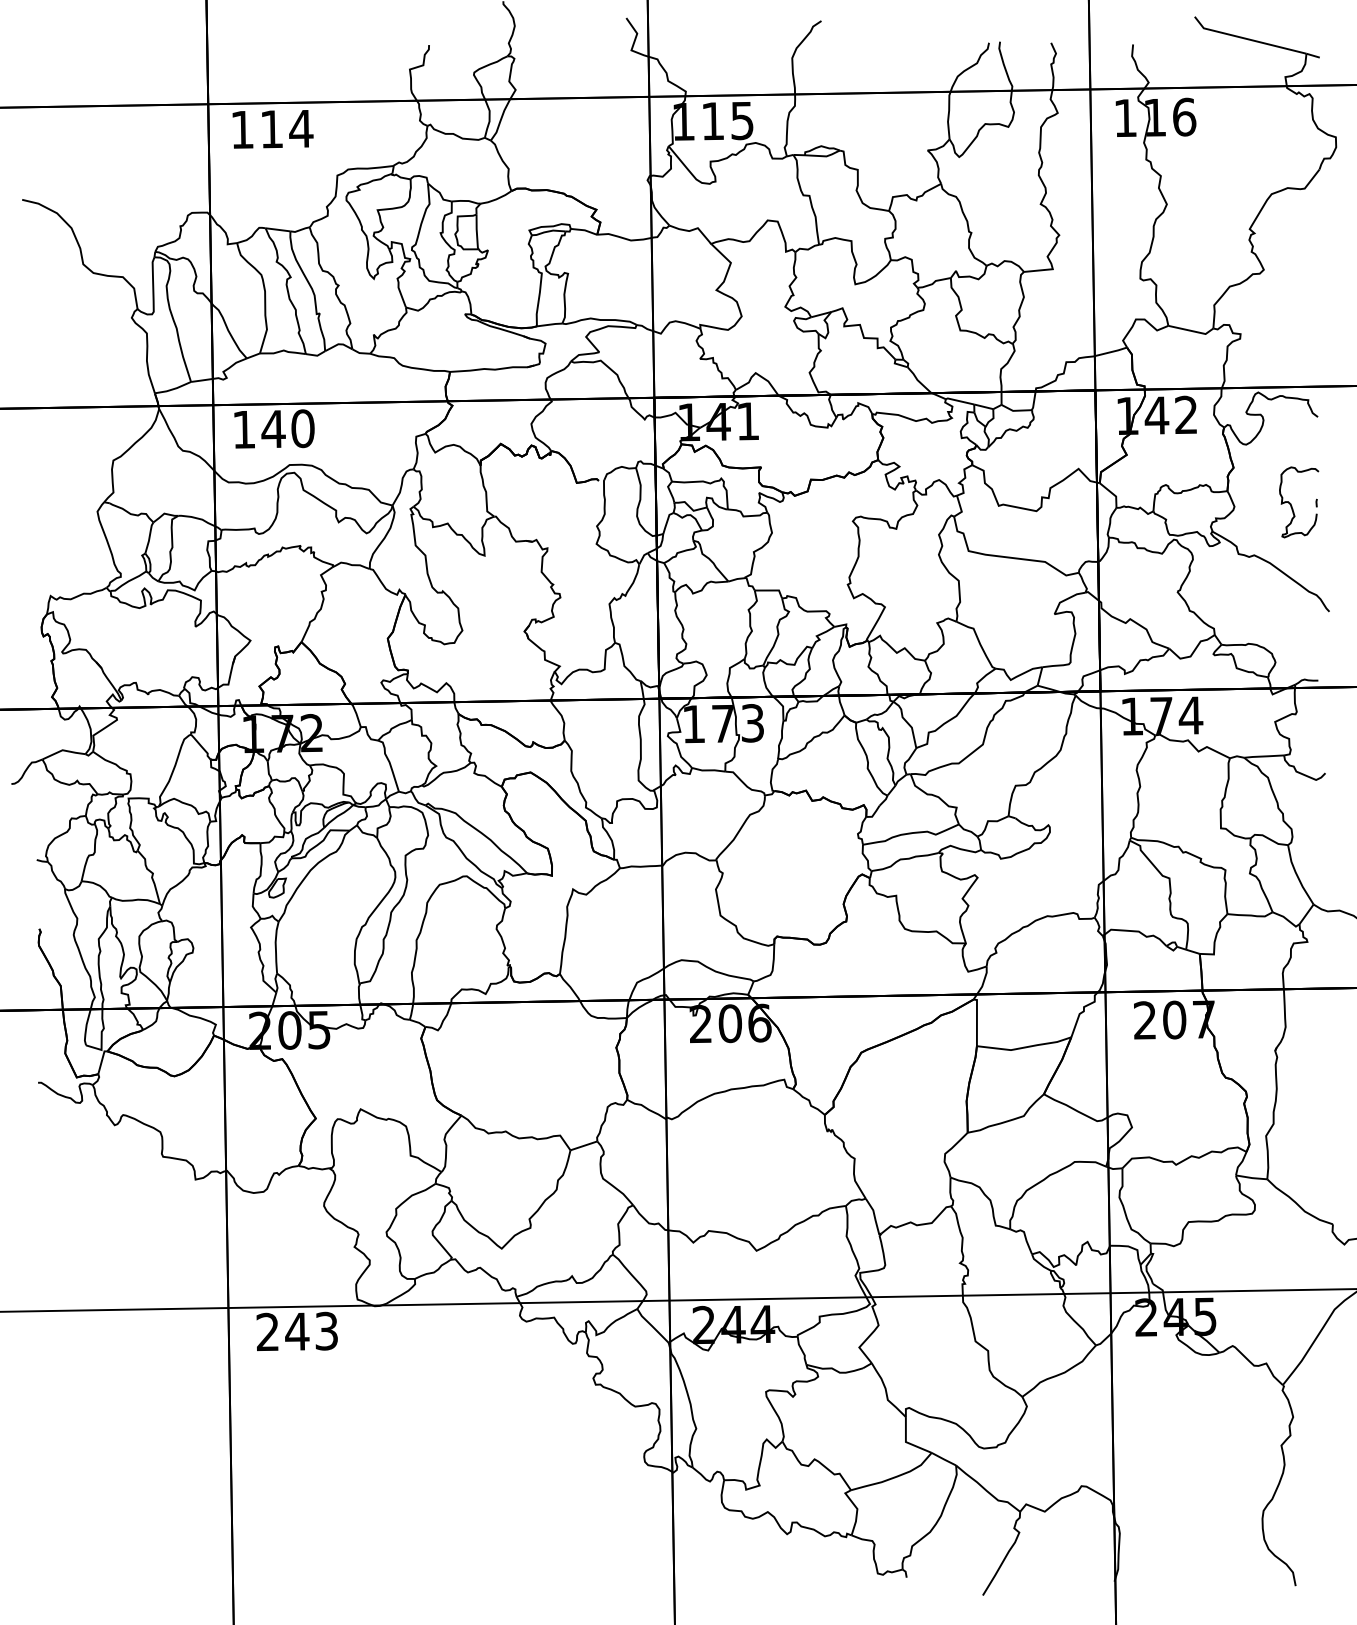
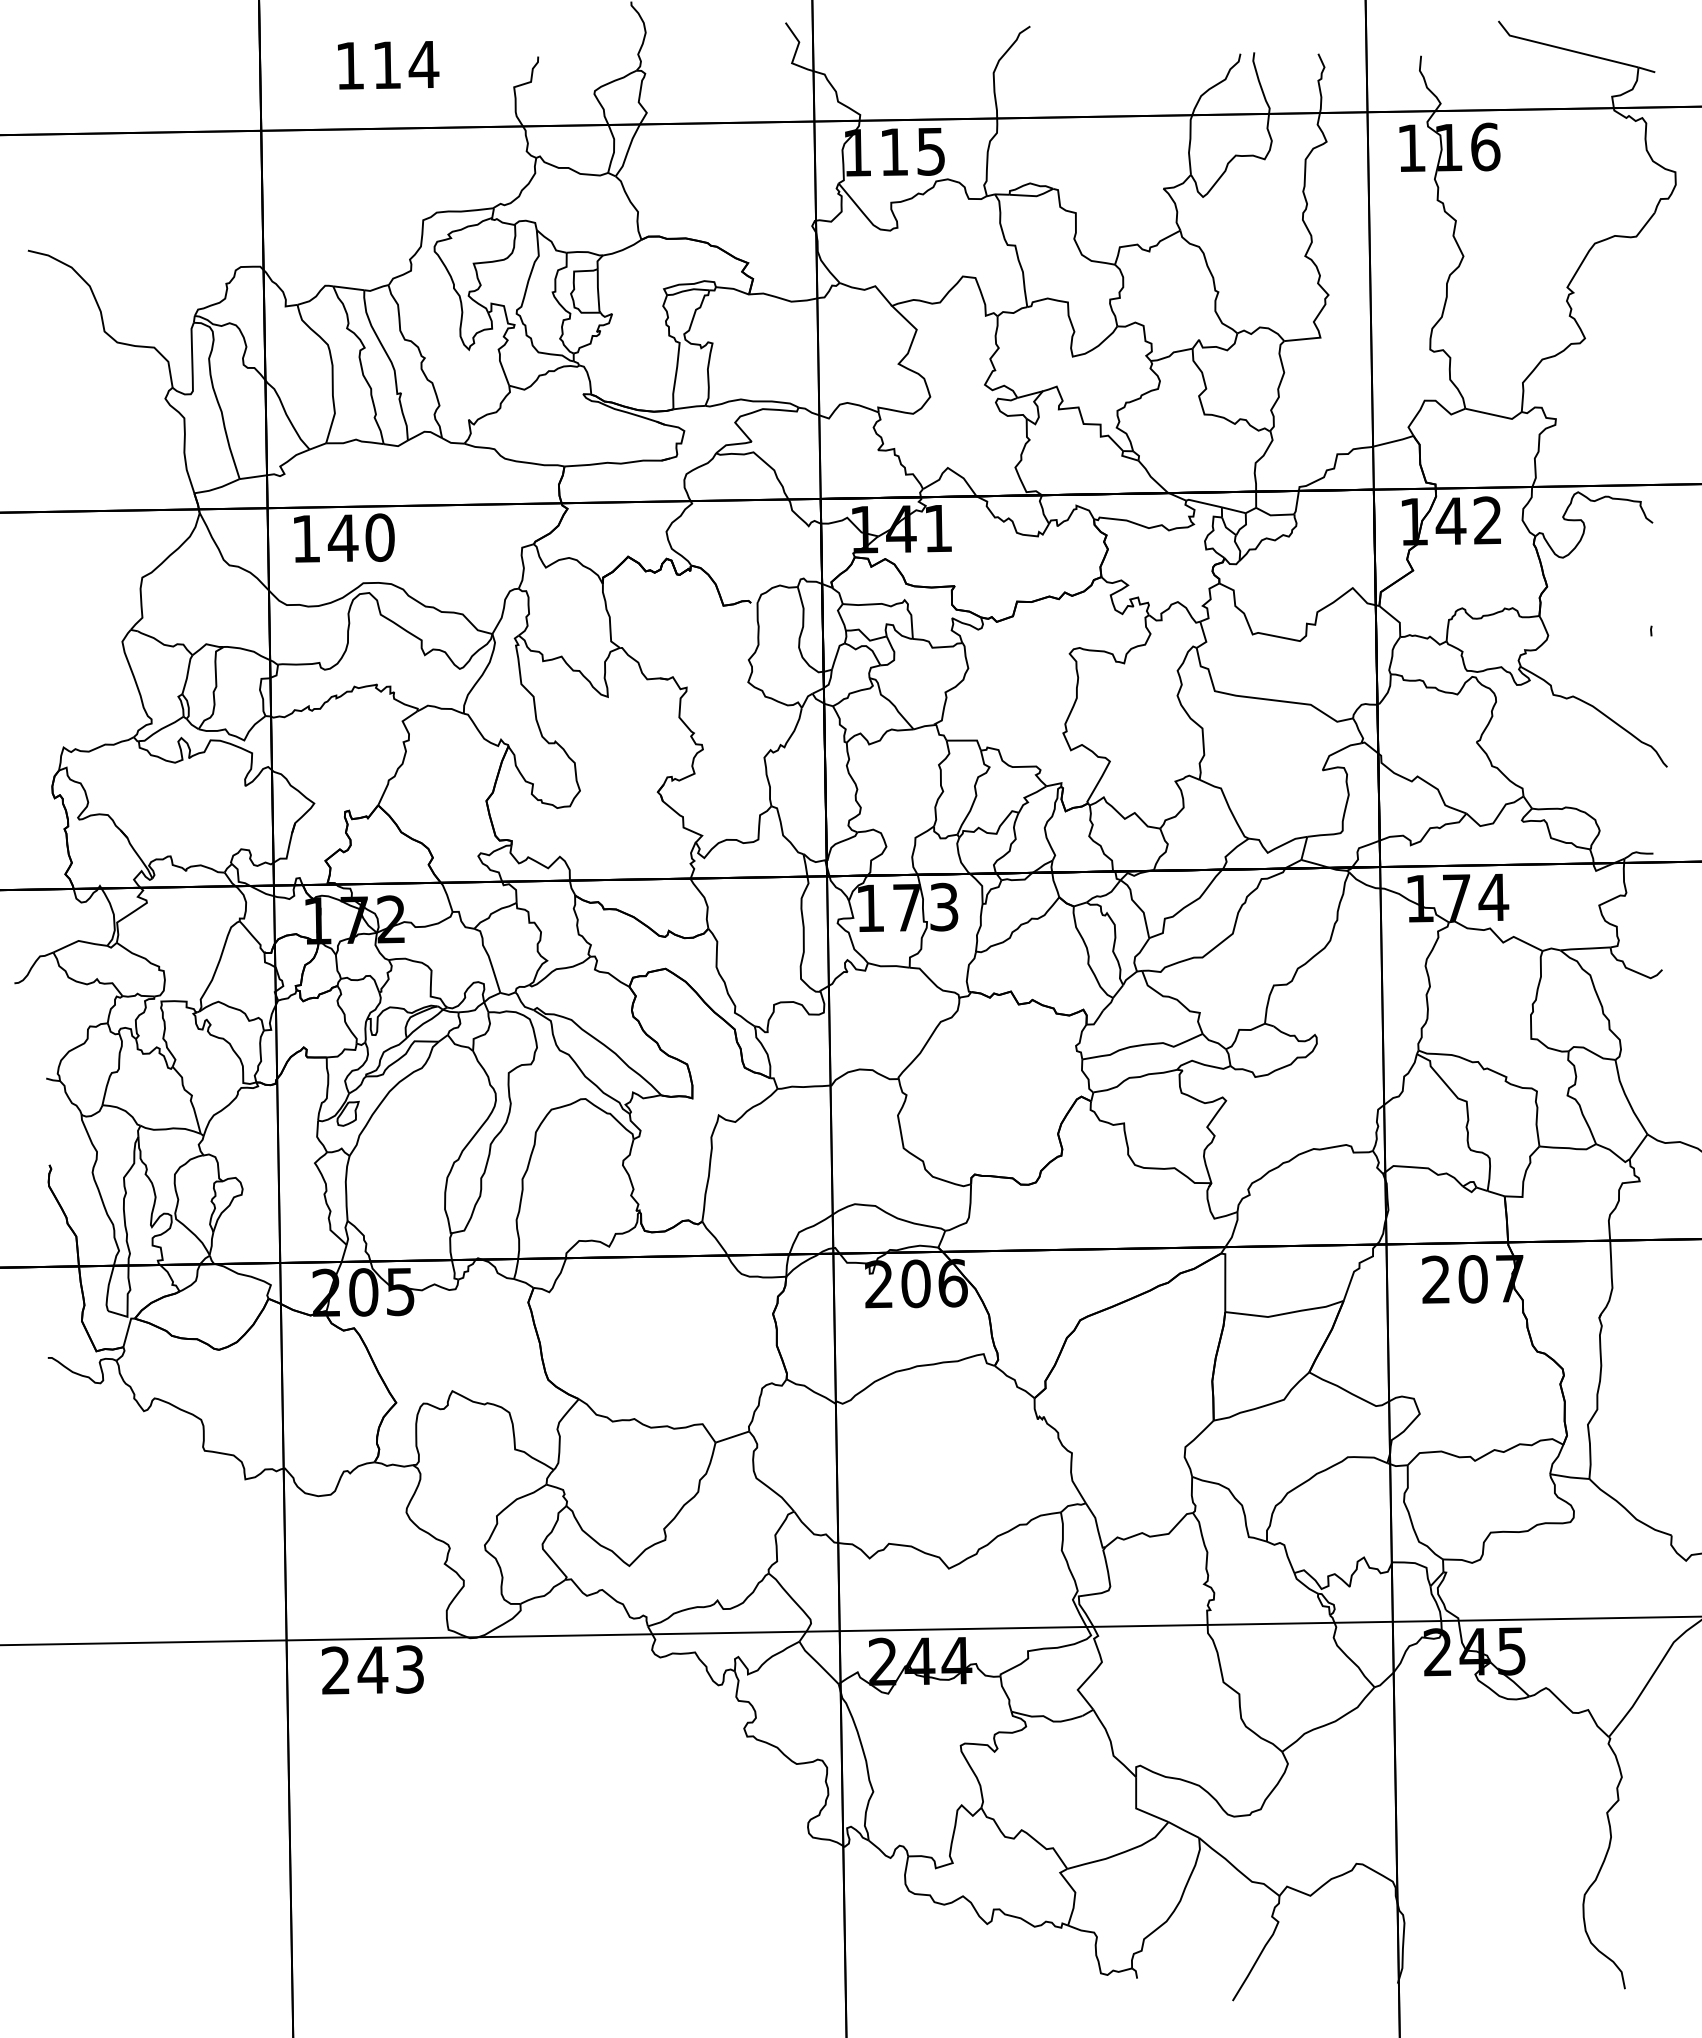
text: (273, 129) -> (388, 65), moved
curve: (1292, 505) -> (1620, 634), removed

